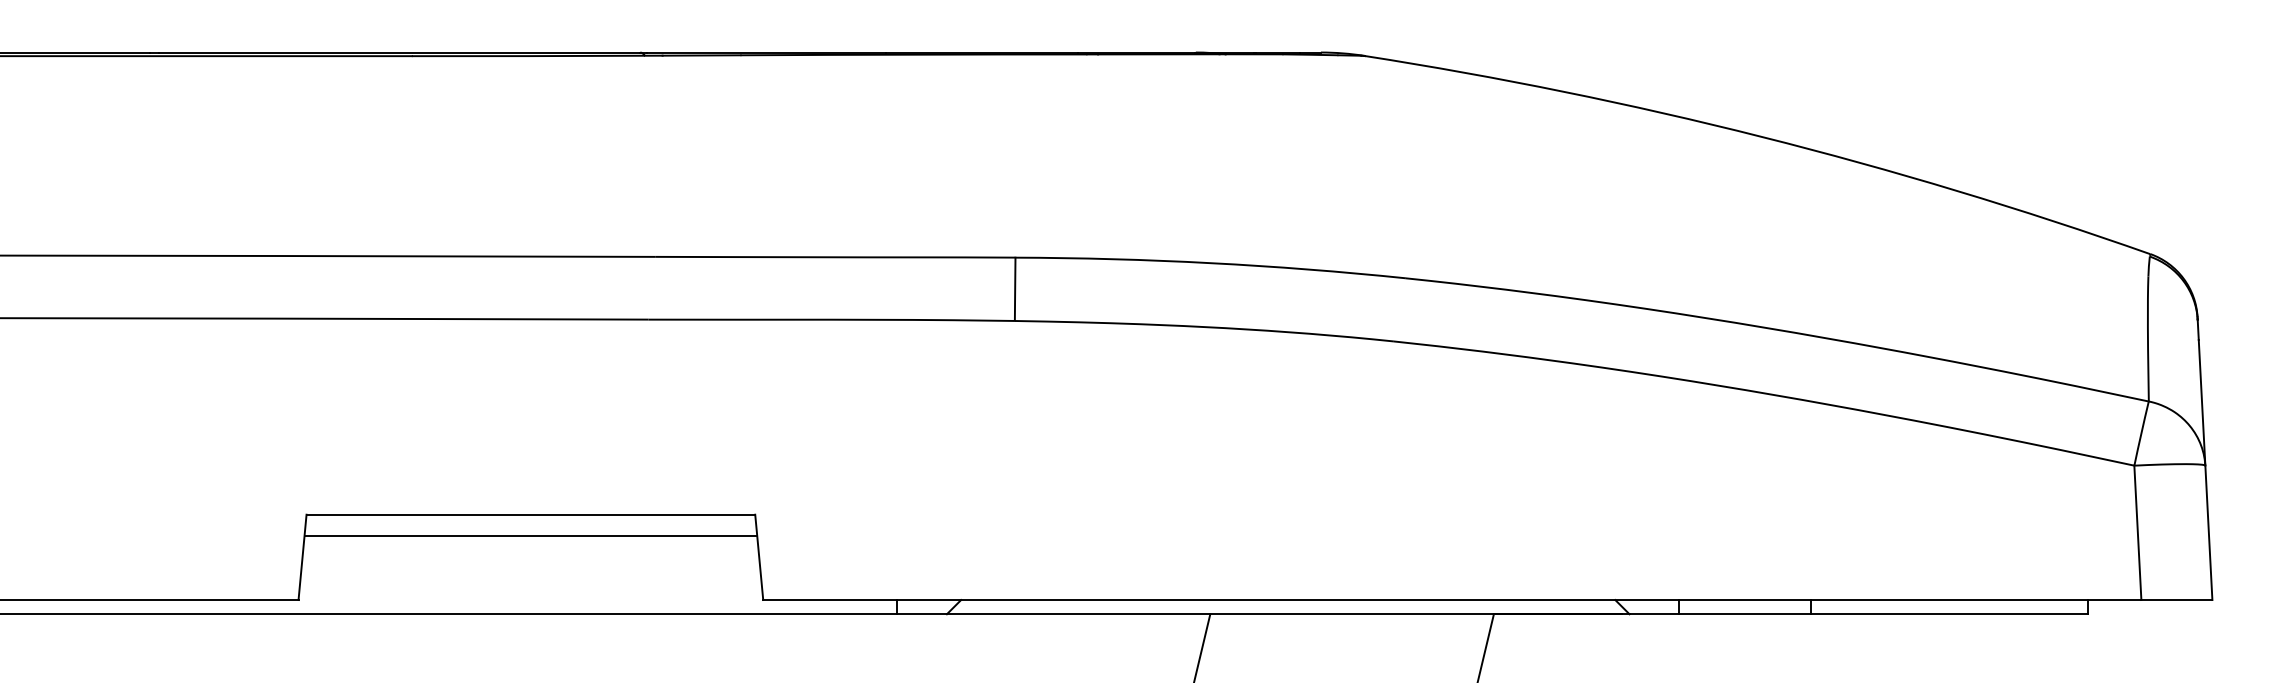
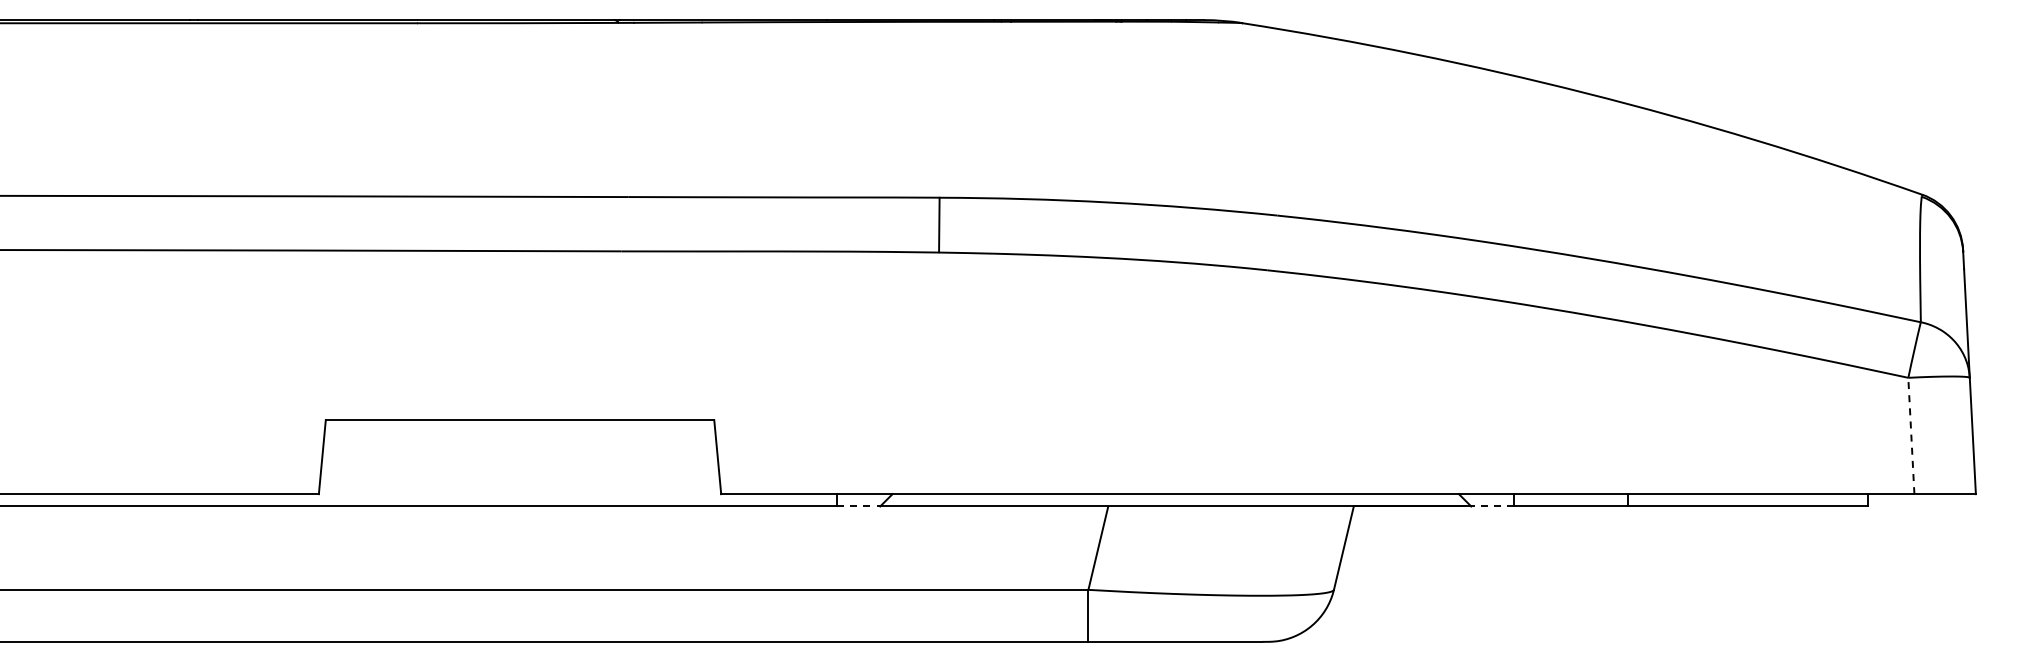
line: (2138, 532) -> (1911, 435), solid -> dashed
line: (531, 535) -> (520, 438), removed
line: (921, 614) -> (858, 506), solid -> dashed
line: (1654, 614) -> (1492, 506), solid -> dashed

